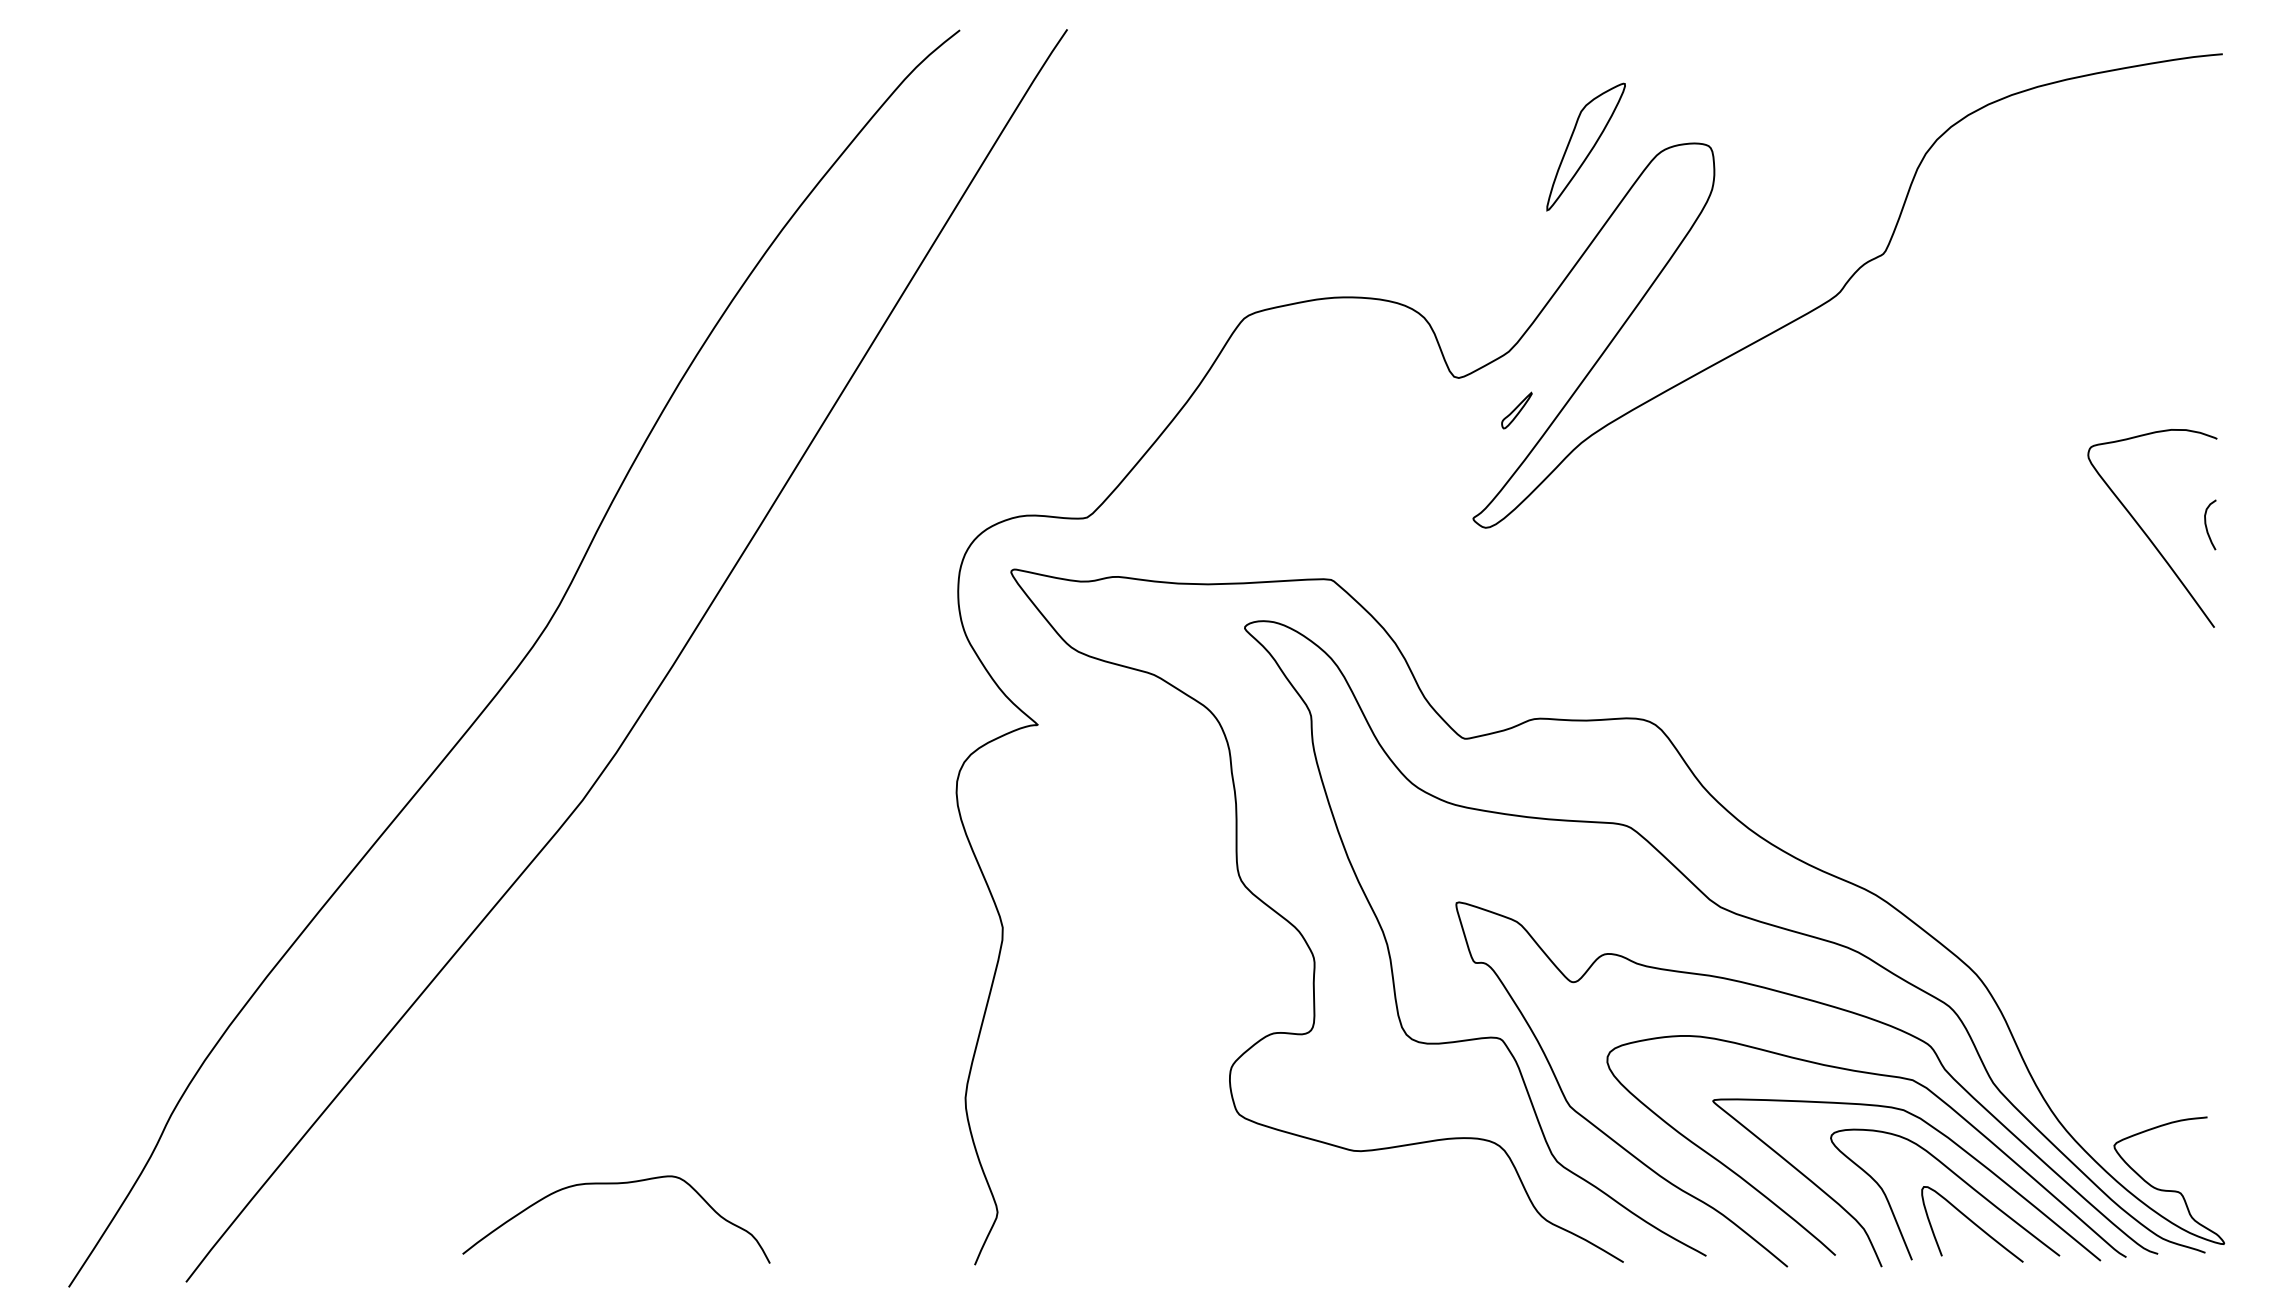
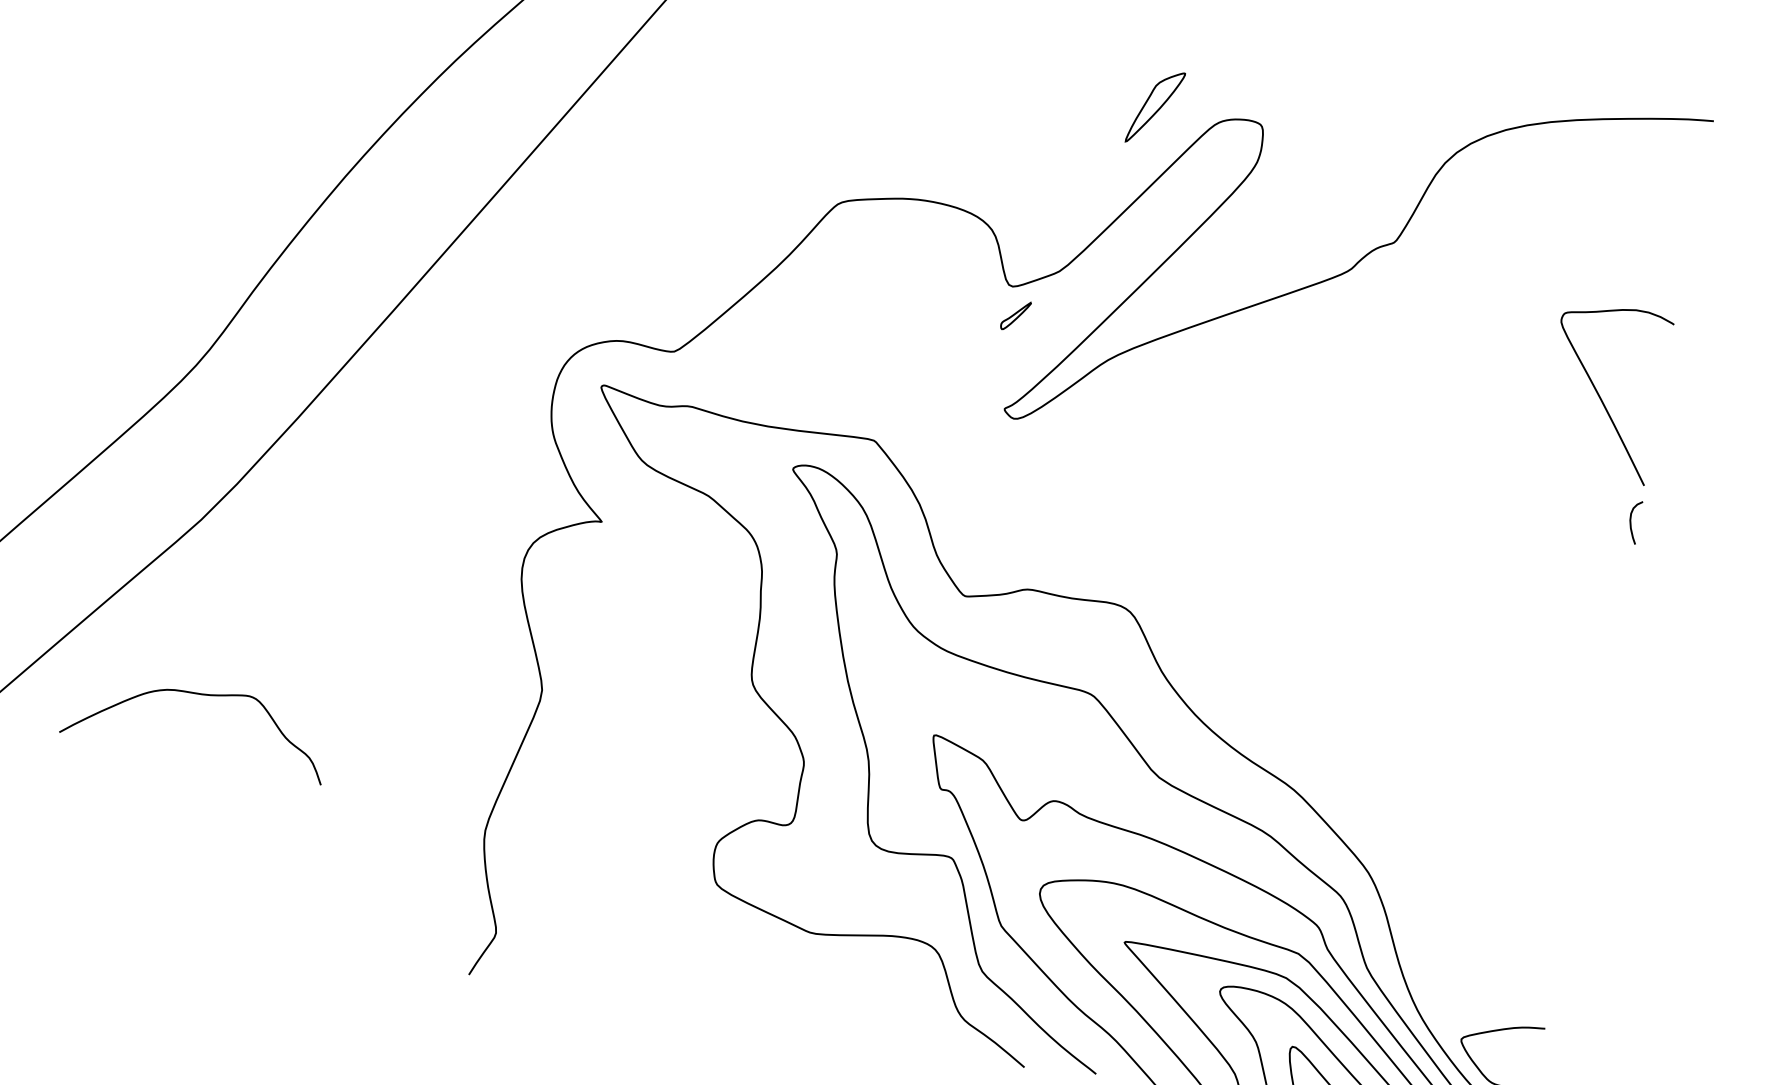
part: (1585, 146) -> (1155, 107), size x0.7
part: (1516, 410) -> (1015, 315), moved
curve: (2146, 533) -> (1599, 395), moved
curve: (616, 1184) -> (201, 695), moved

